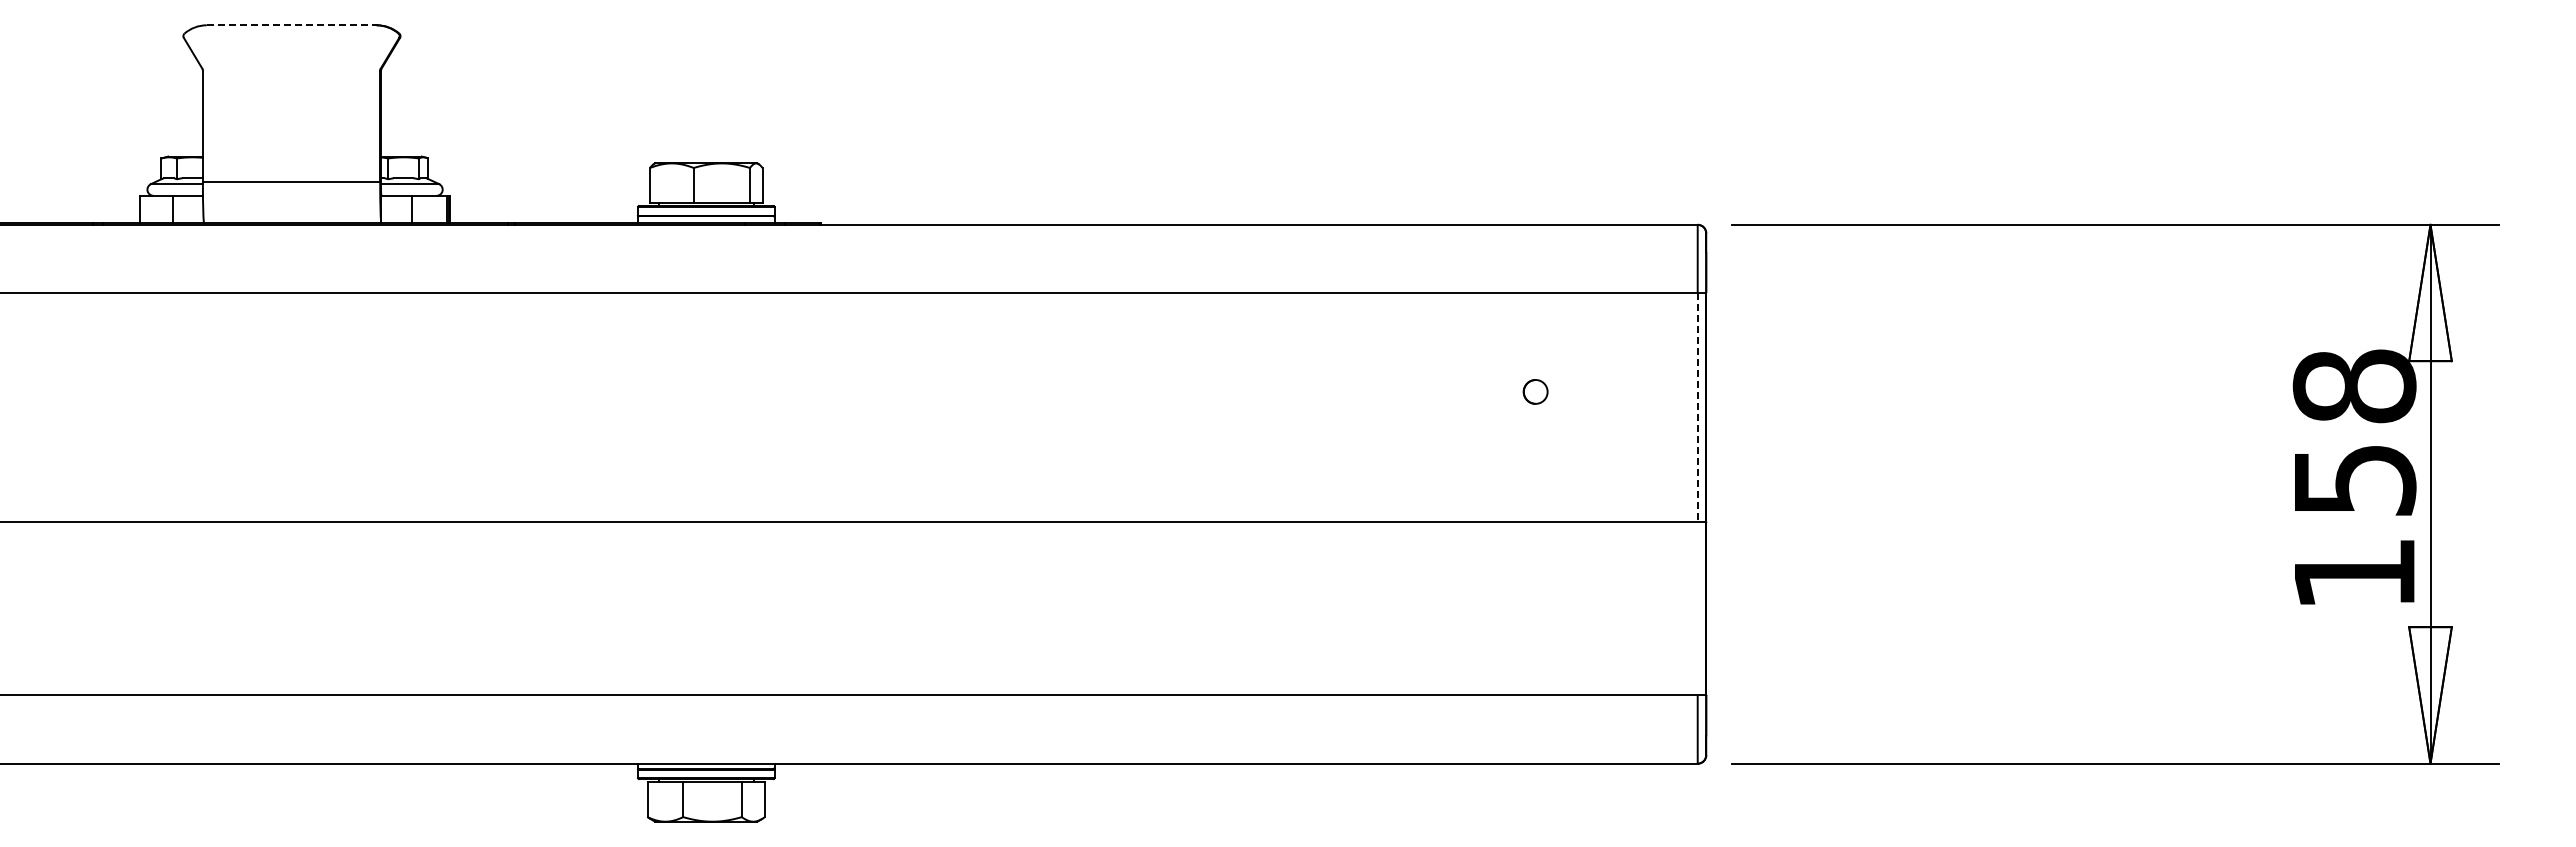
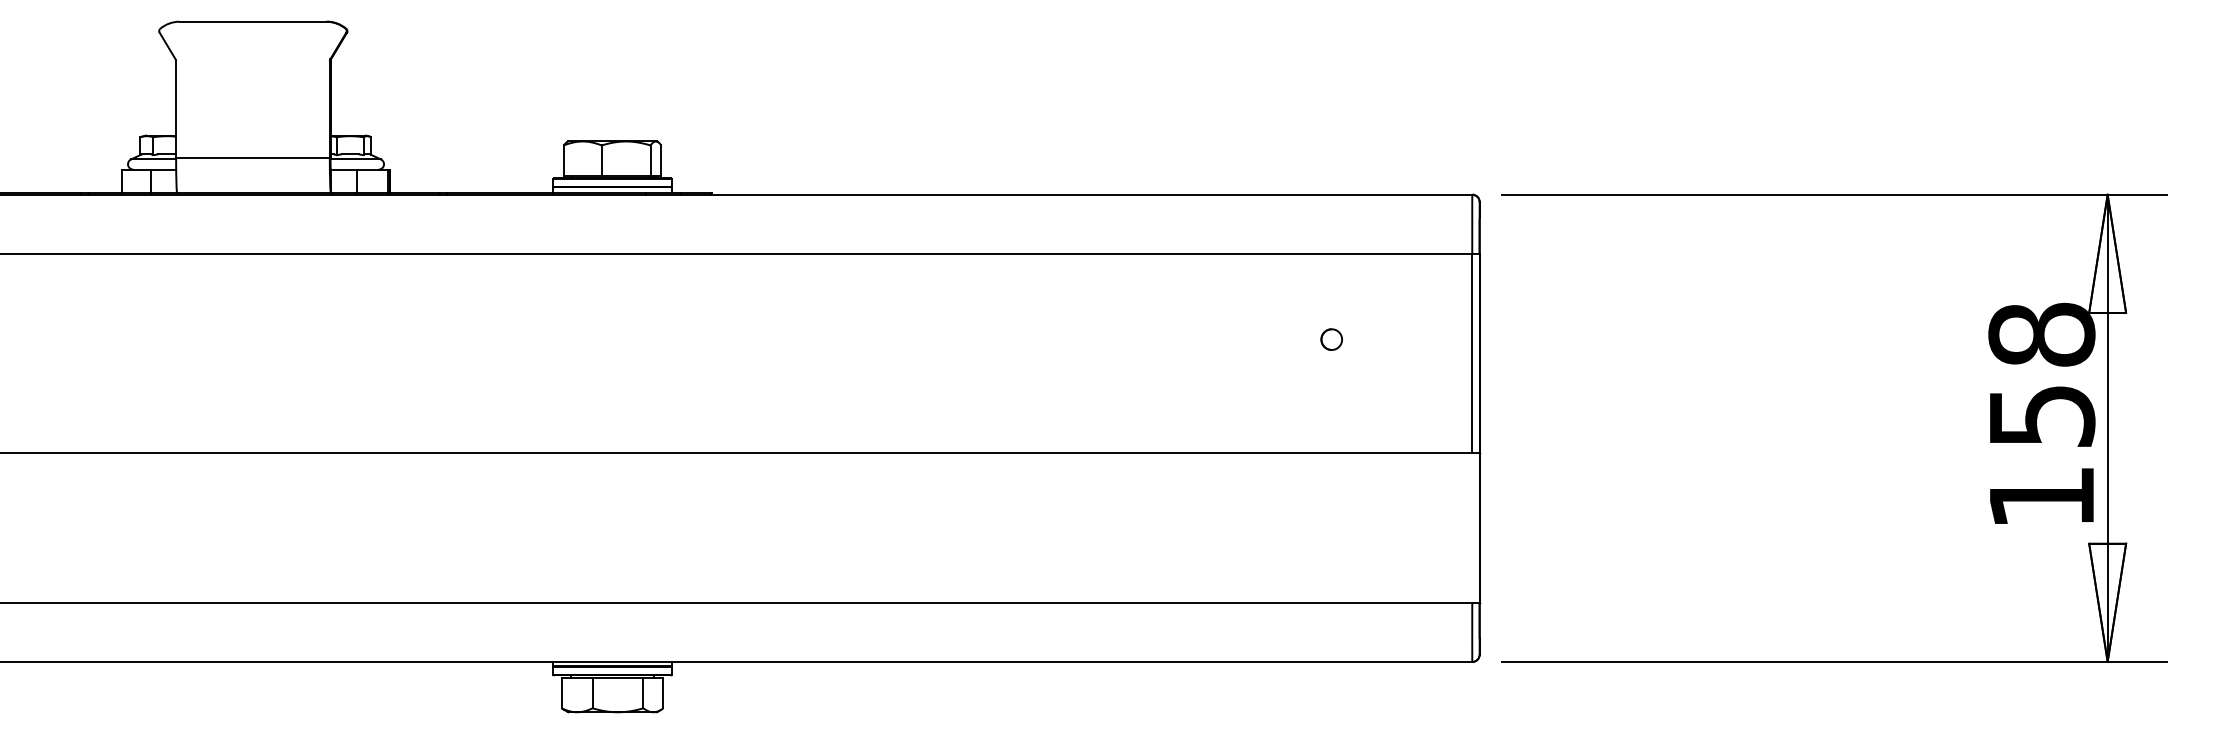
line: (291, 25) -> (252, 21), dashed -> solid
line: (1697, 407) -> (1472, 353), dashed -> solid

